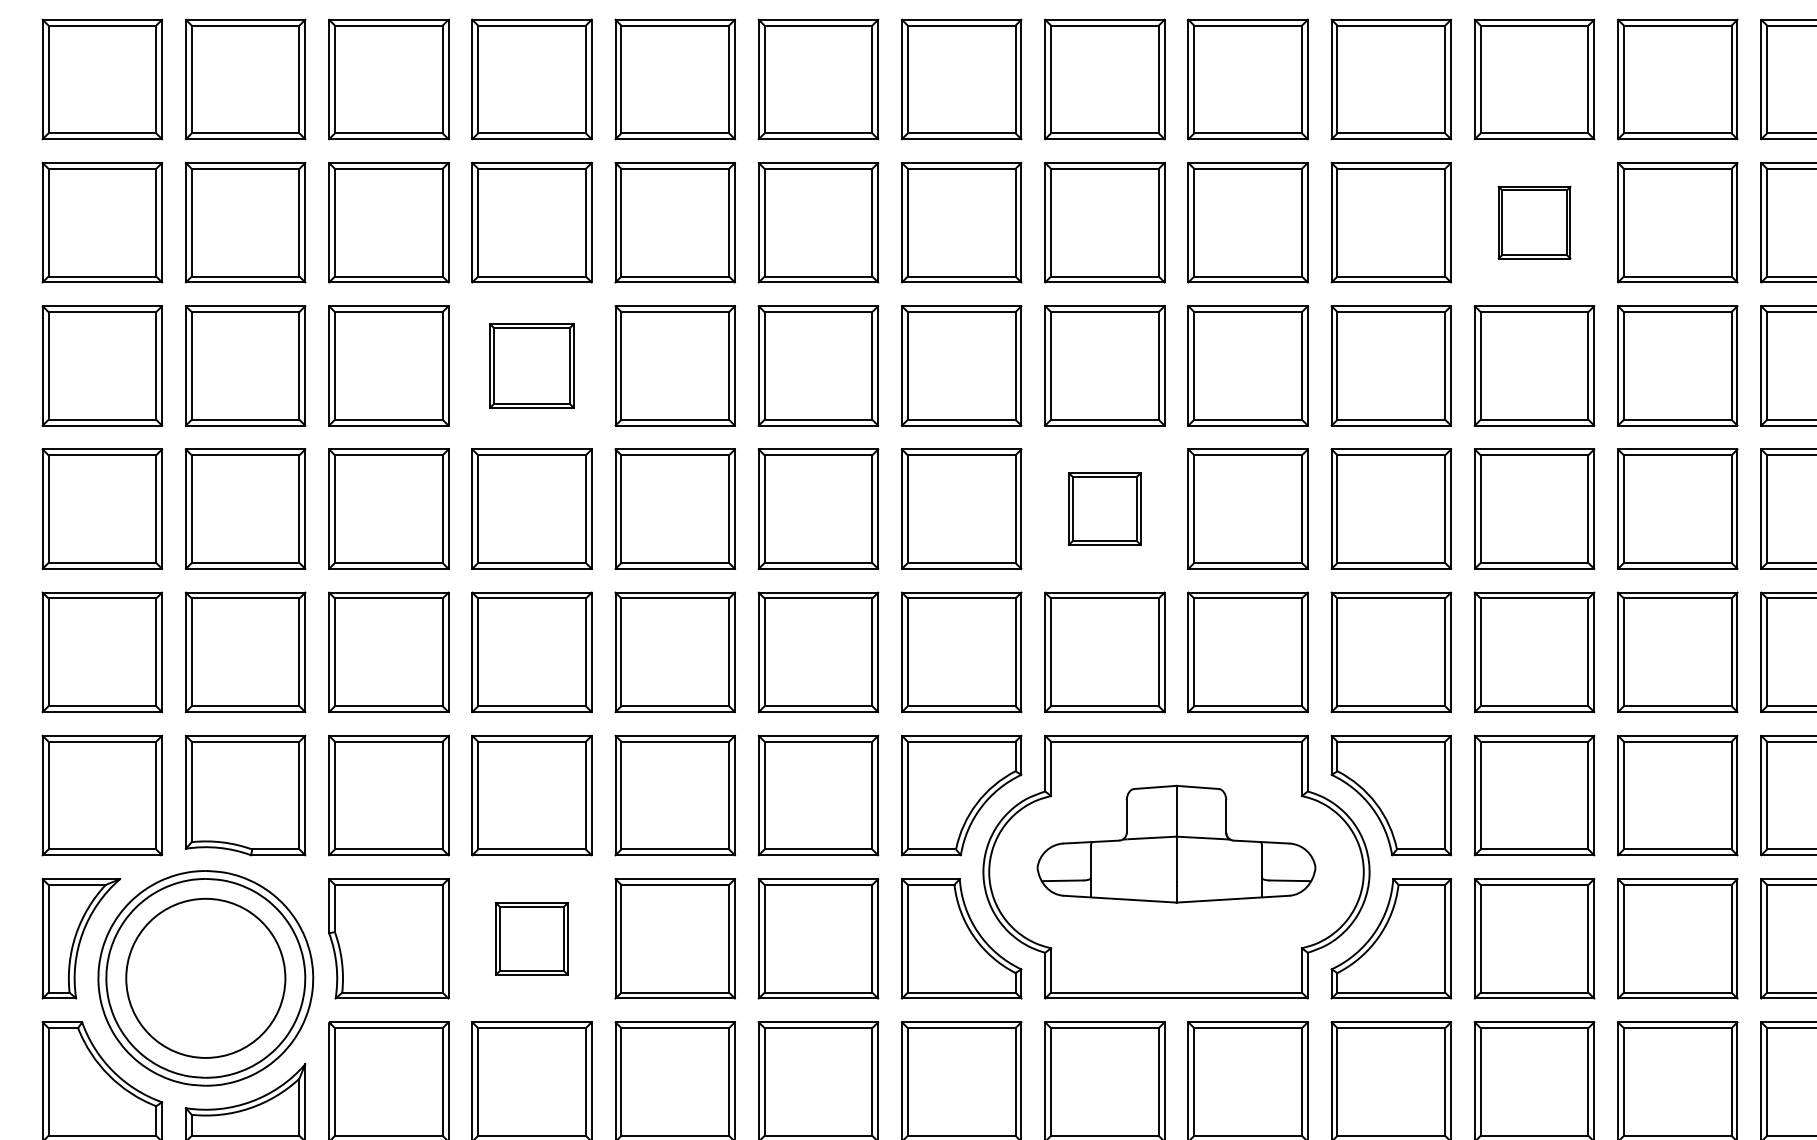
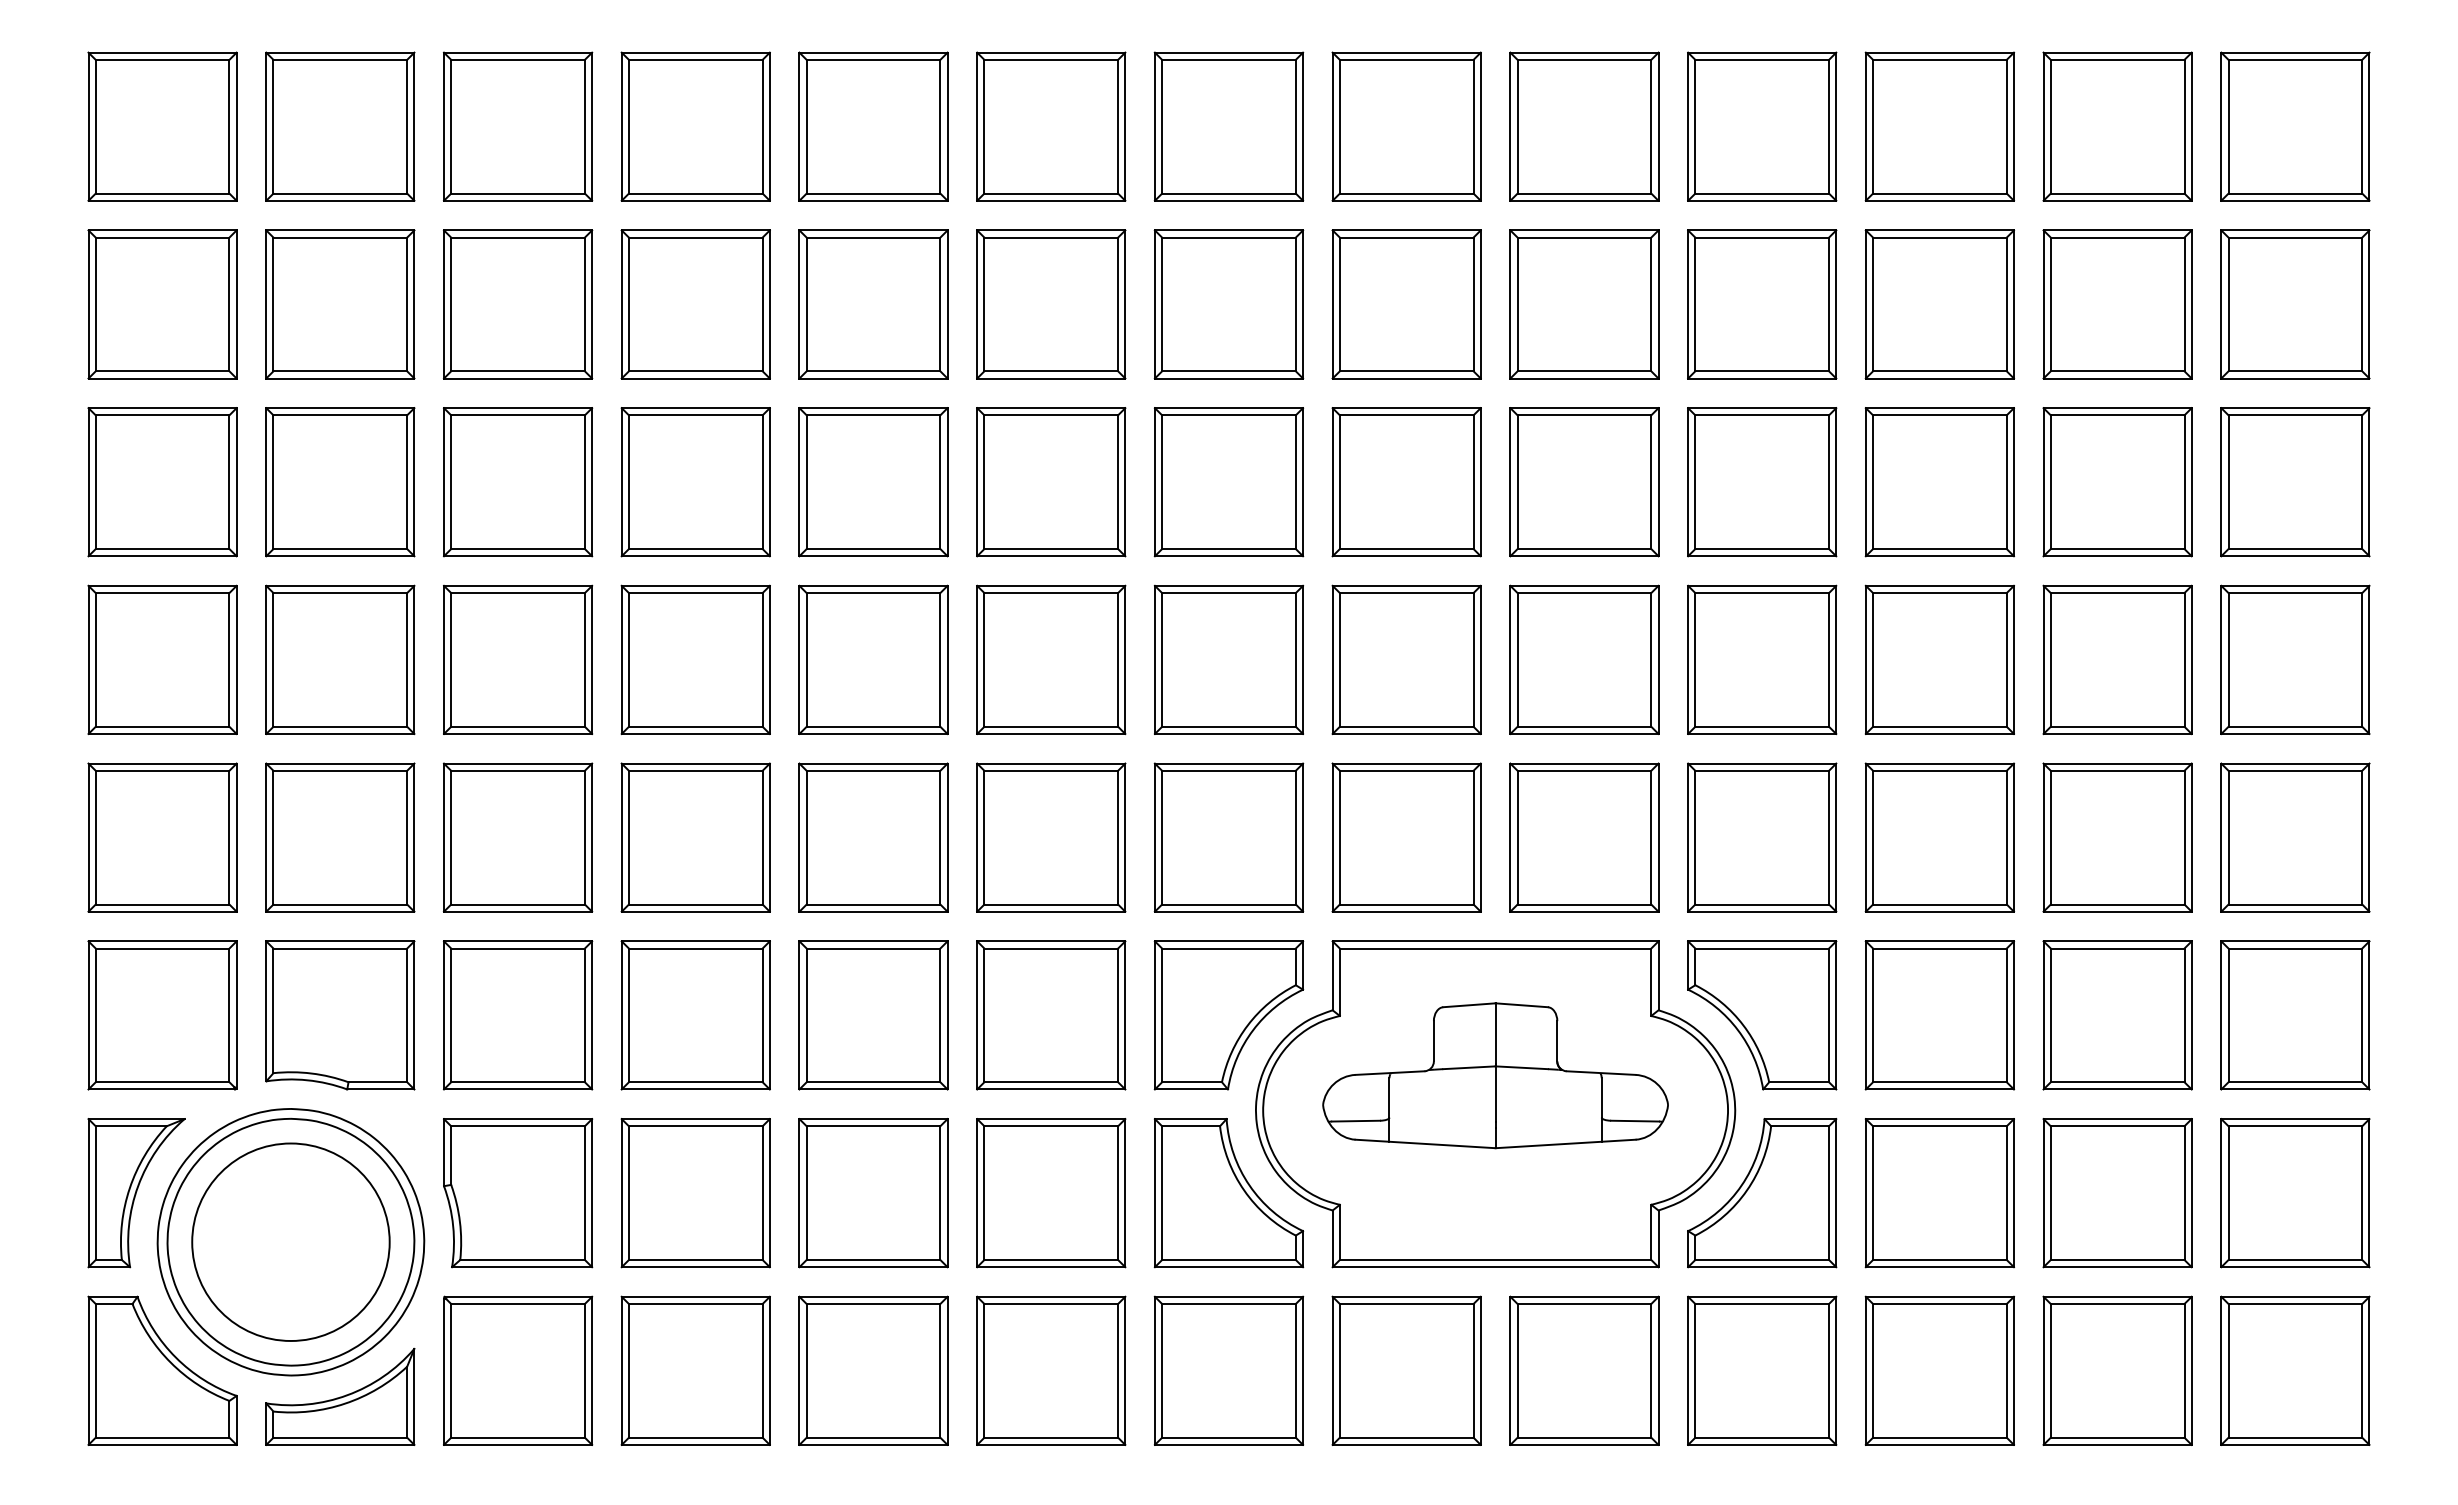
part: (1534, 222) -> (1939, 304), size x1.67
part: (531, 366) -> (695, 482), size x1.43
part: (1104, 508) -> (1406, 659), size x1.67
part: (531, 939) -> (695, 1193), size x1.67

